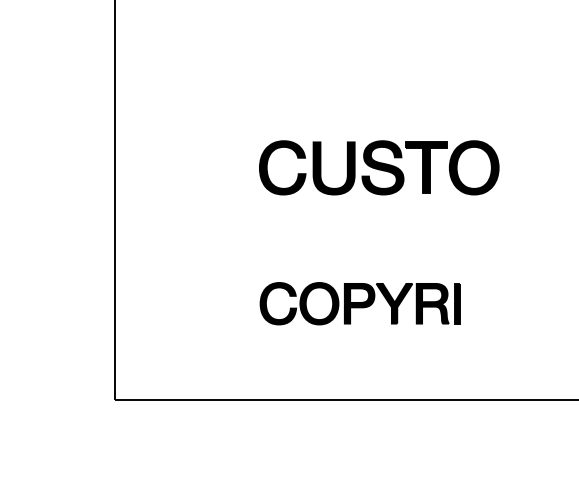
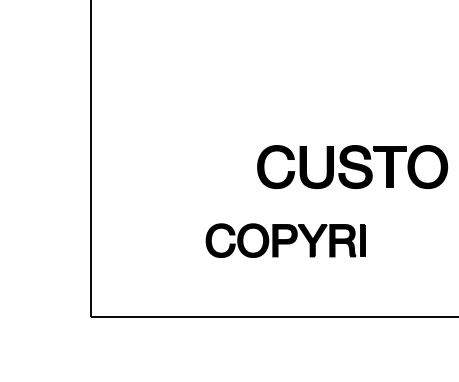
part: (379, 168) -> (352, 167), moved

